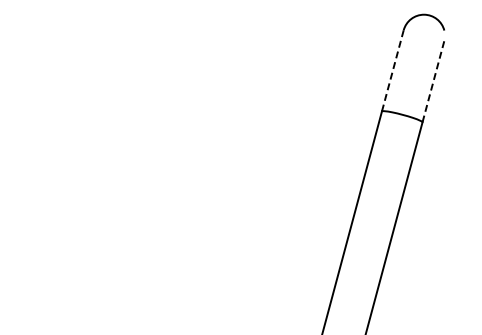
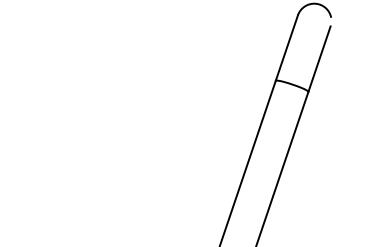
line: (392, 71) -> (286, 48), dashed -> solid
line: (433, 81) -> (319, 58), dashed -> solid

